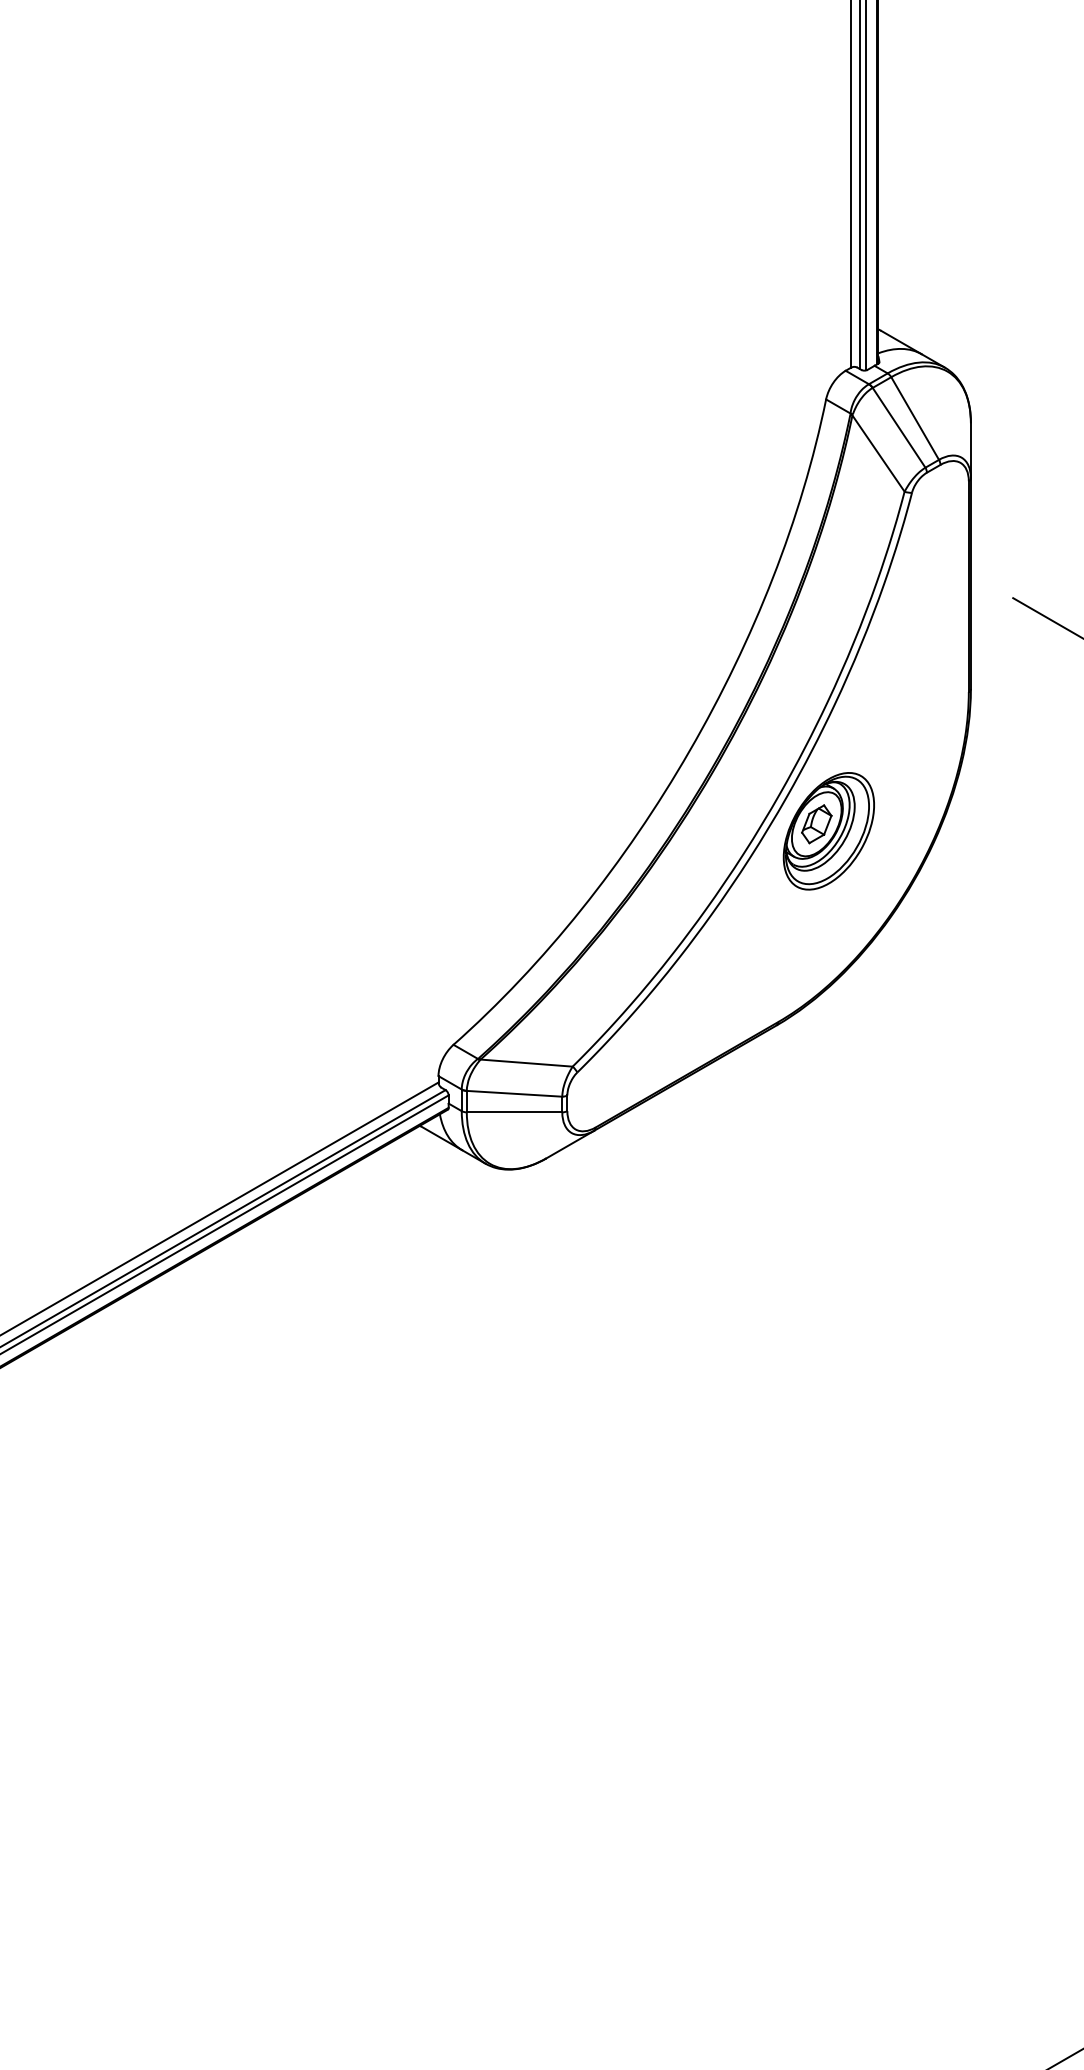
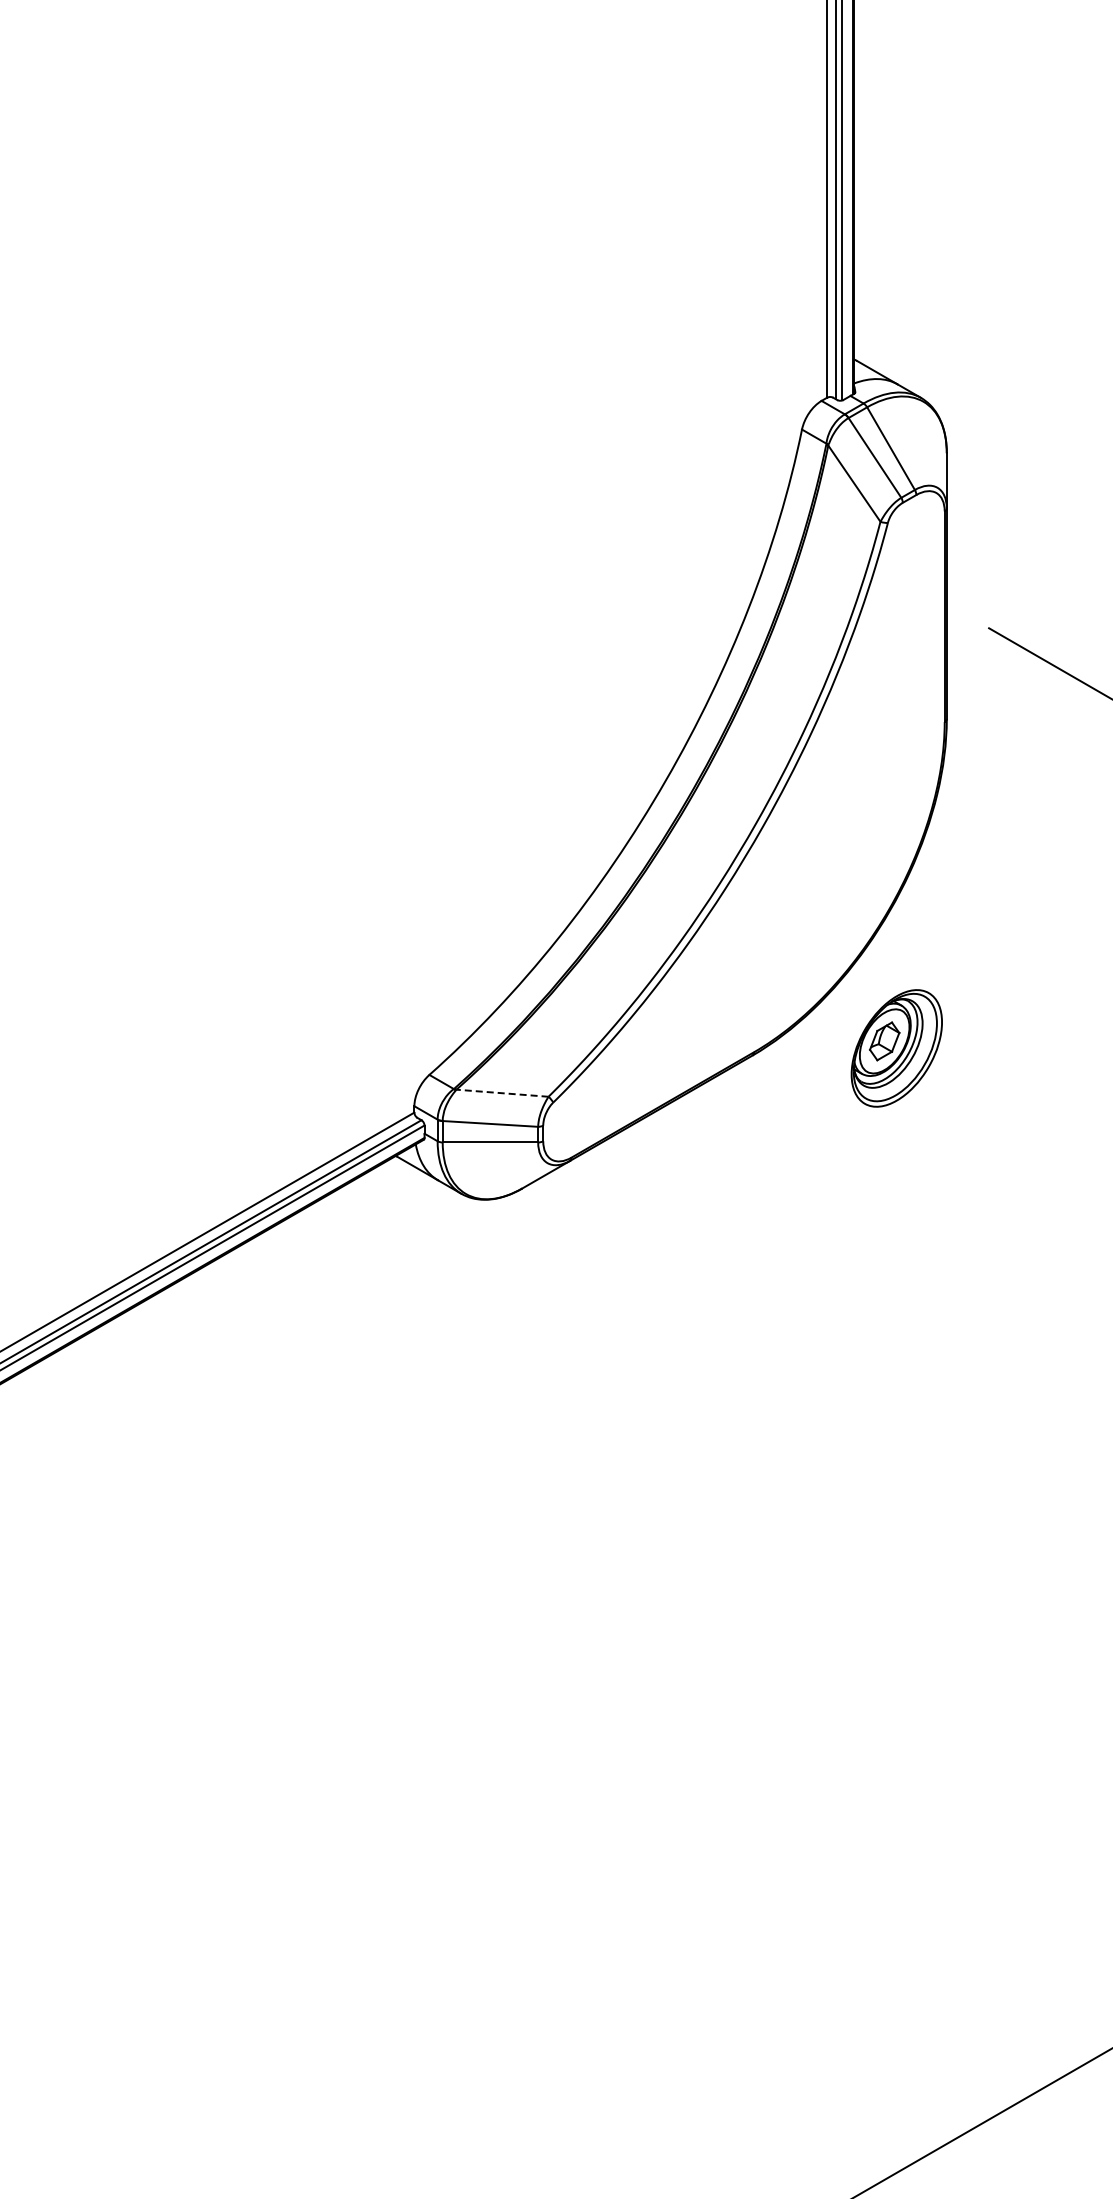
part: (828, 831) -> (896, 1048), moved
line: (525, 1063) -> (501, 1093), solid -> dashed

